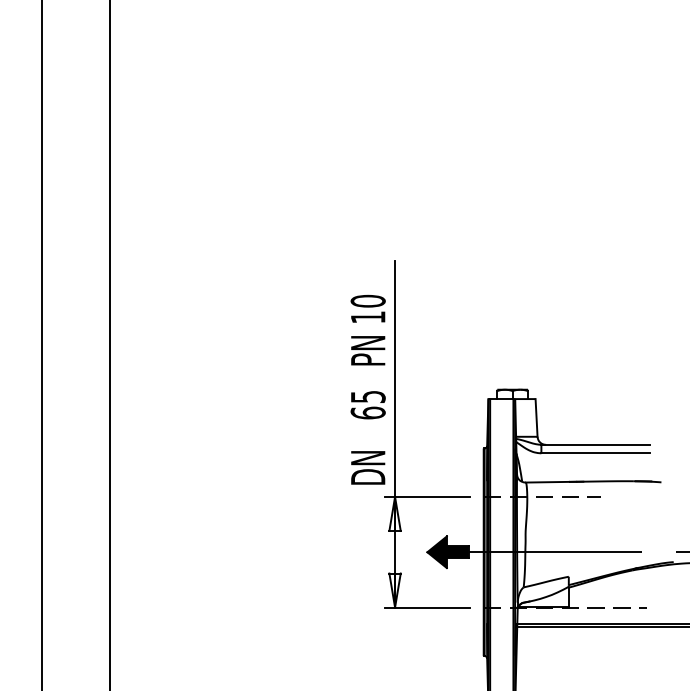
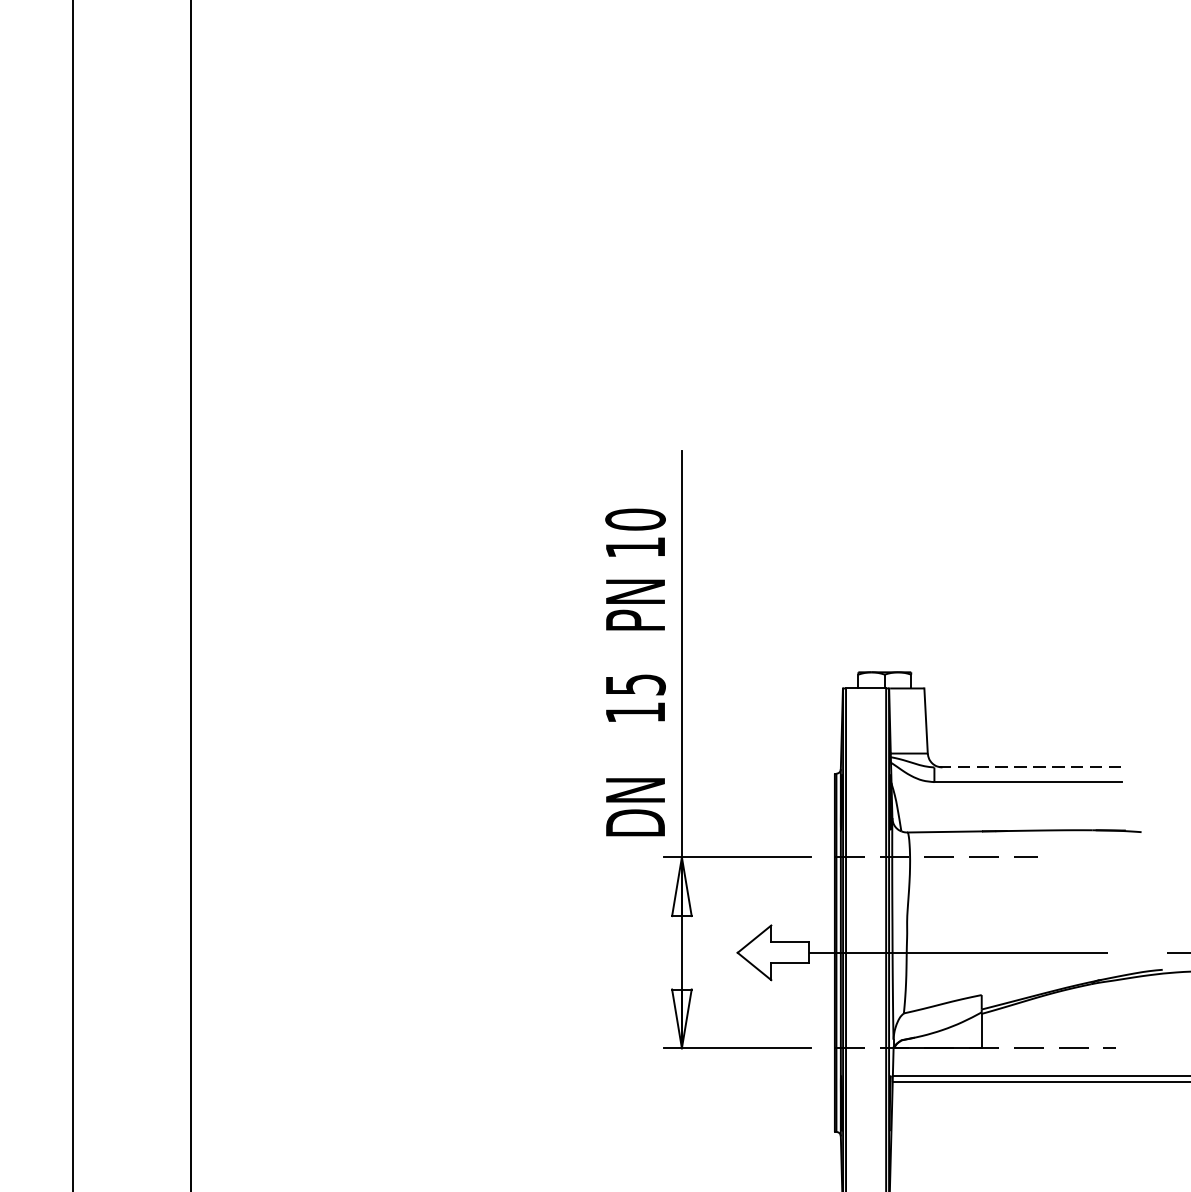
text: (367, 412) -> (634, 711), 65 -> 15
line: (595, 444) -> (1027, 766), solid -> dashed
fill: (447, 552) -> (772, 953), removed

